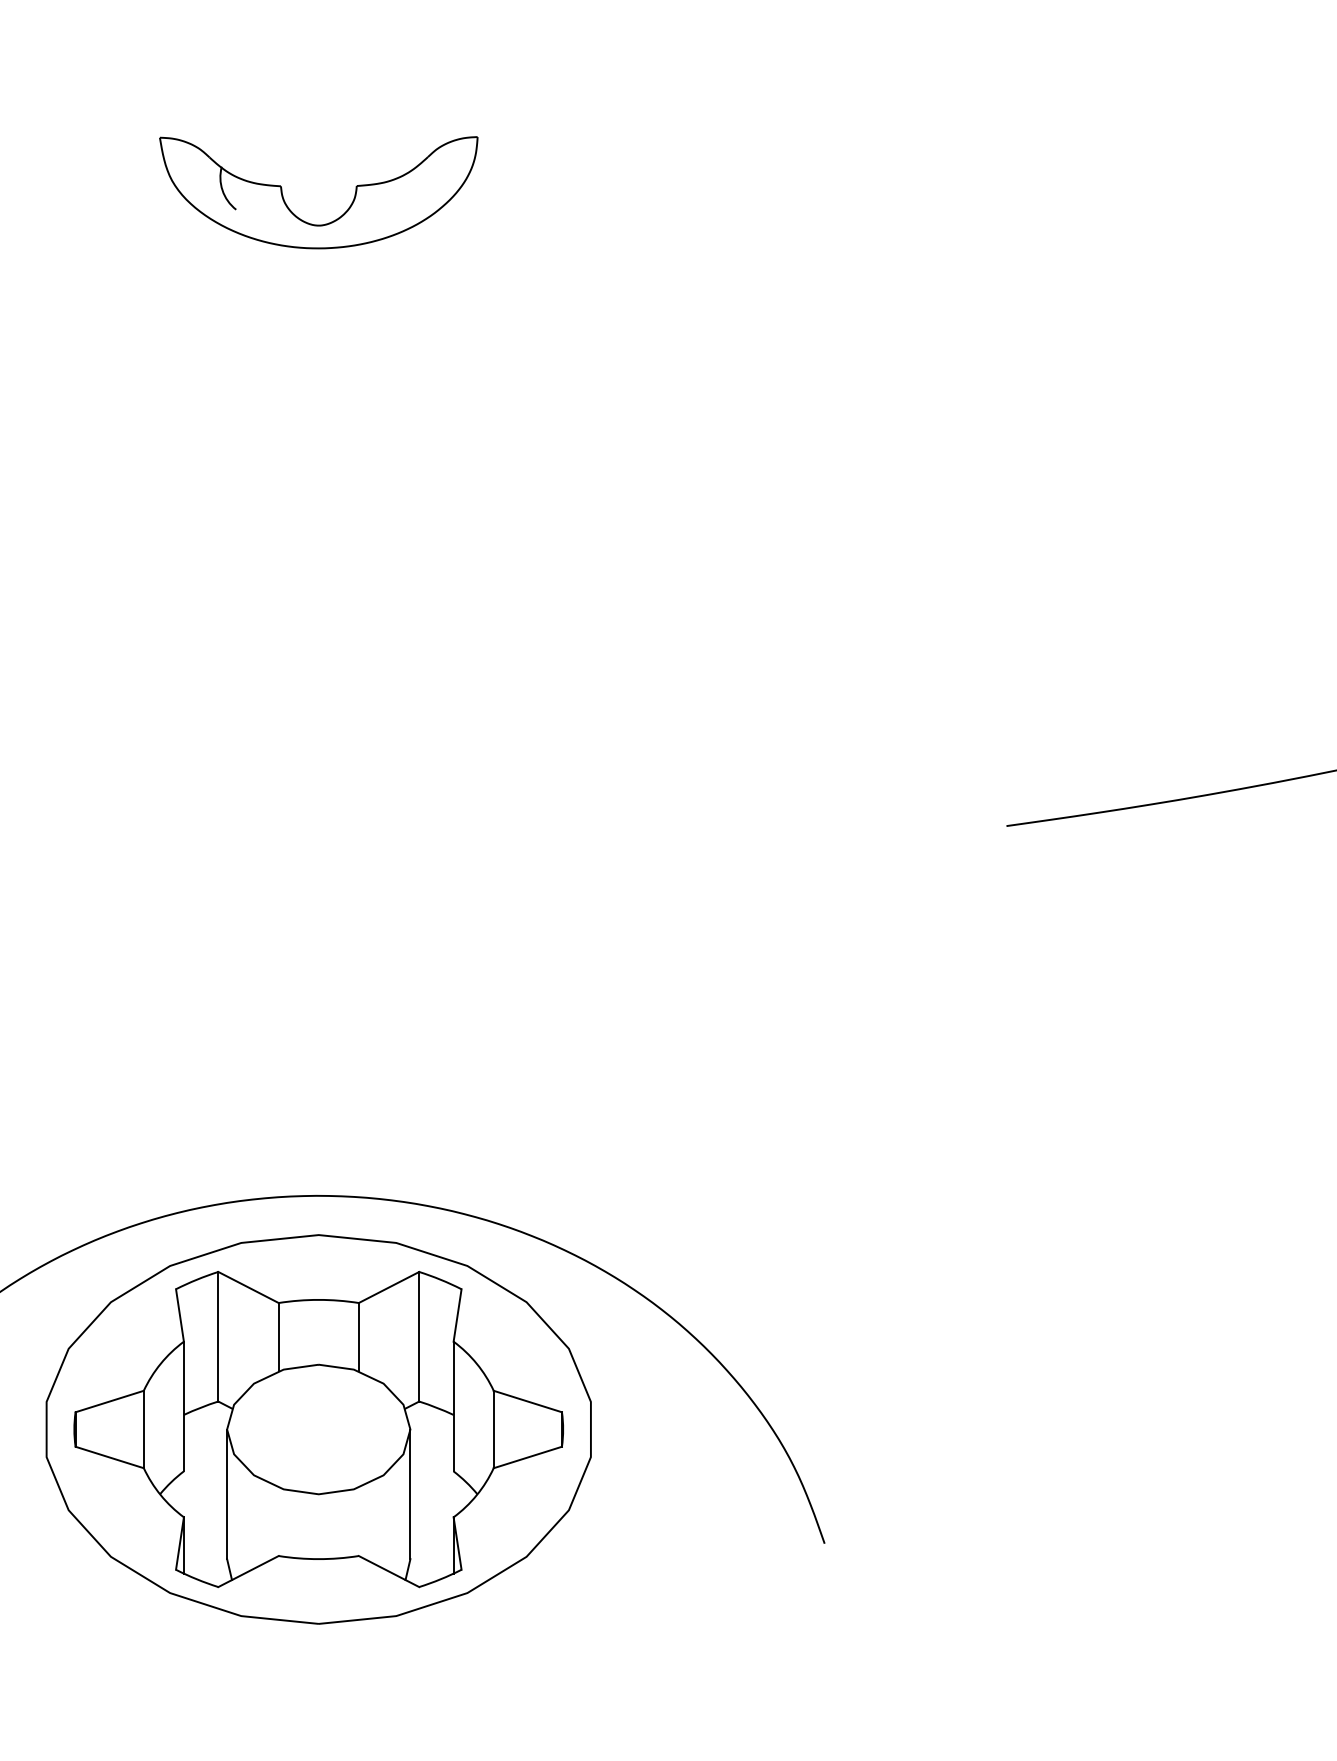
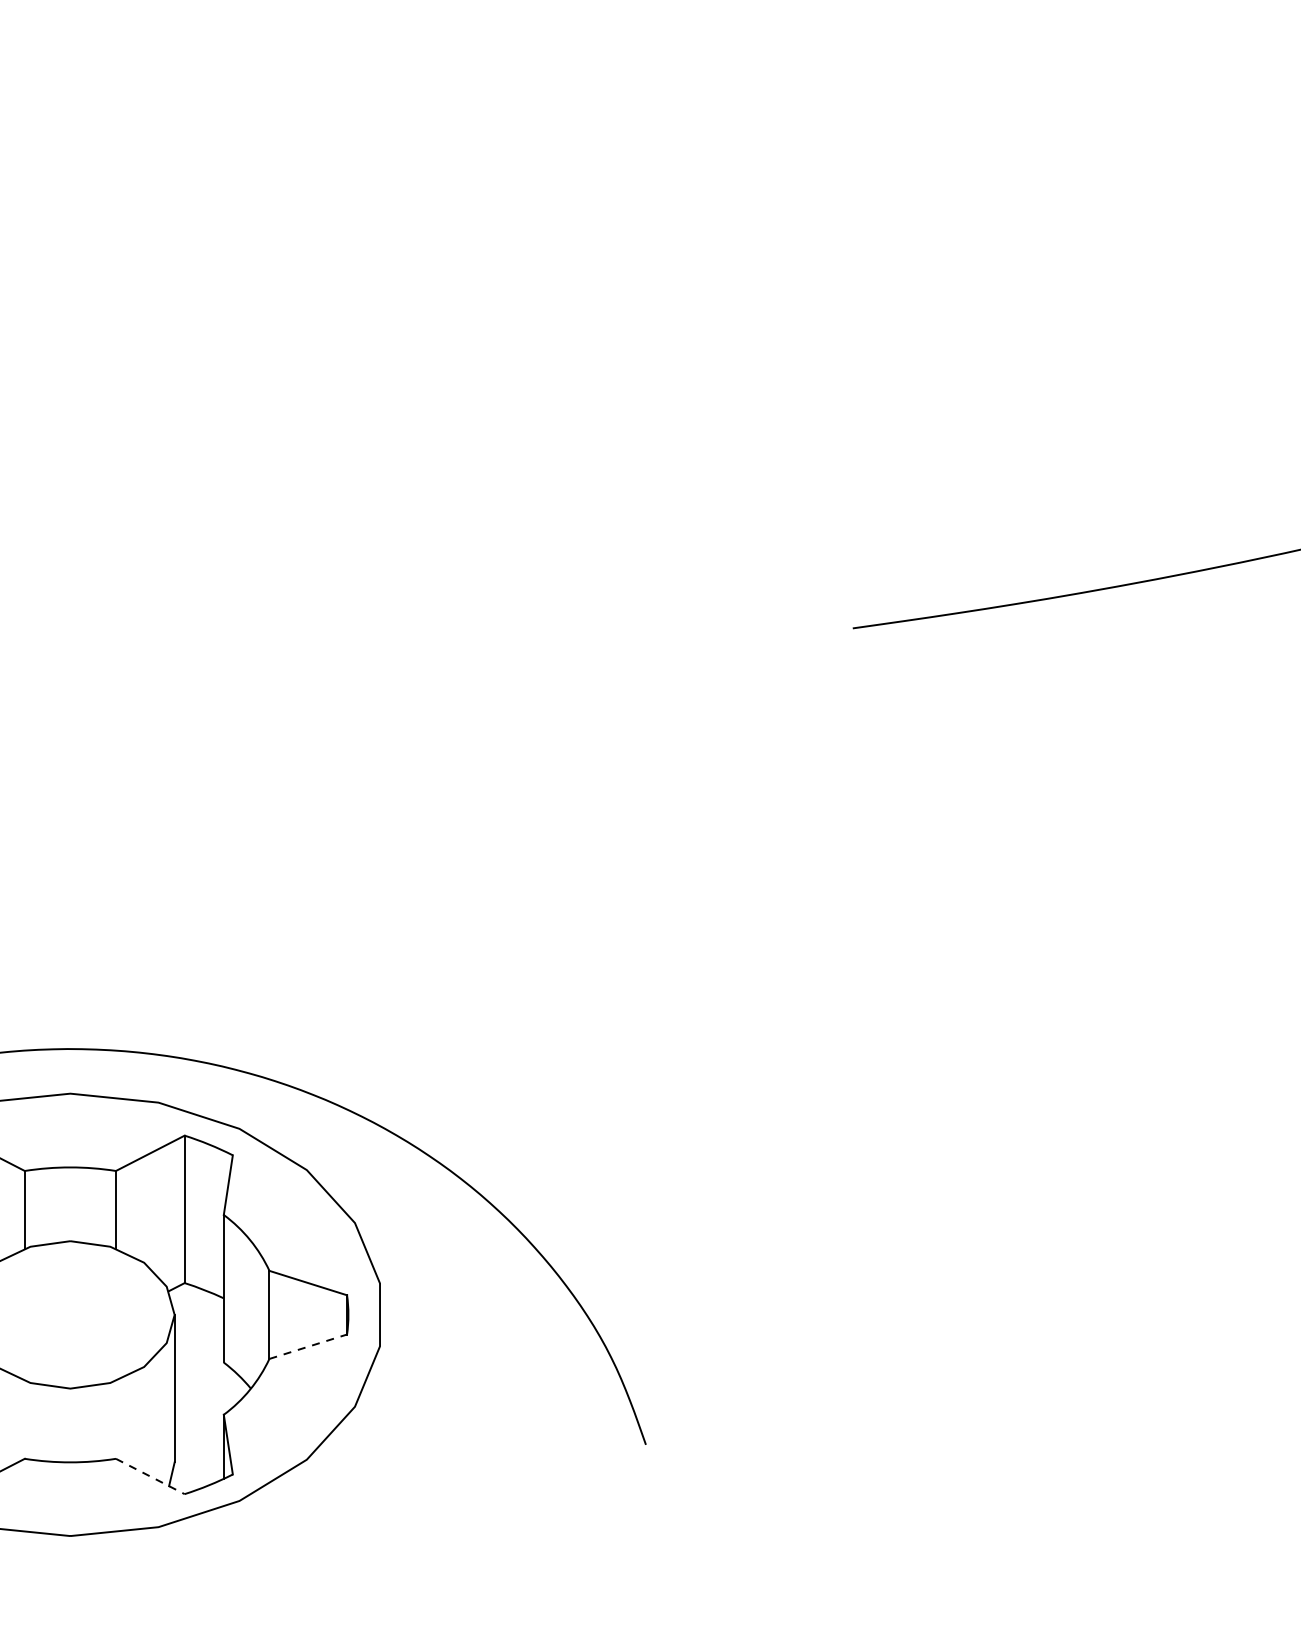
line: (527, 1457) -> (307, 1346), solid -> dashed
line: (389, 1571) -> (150, 1476), solid -> dashed

